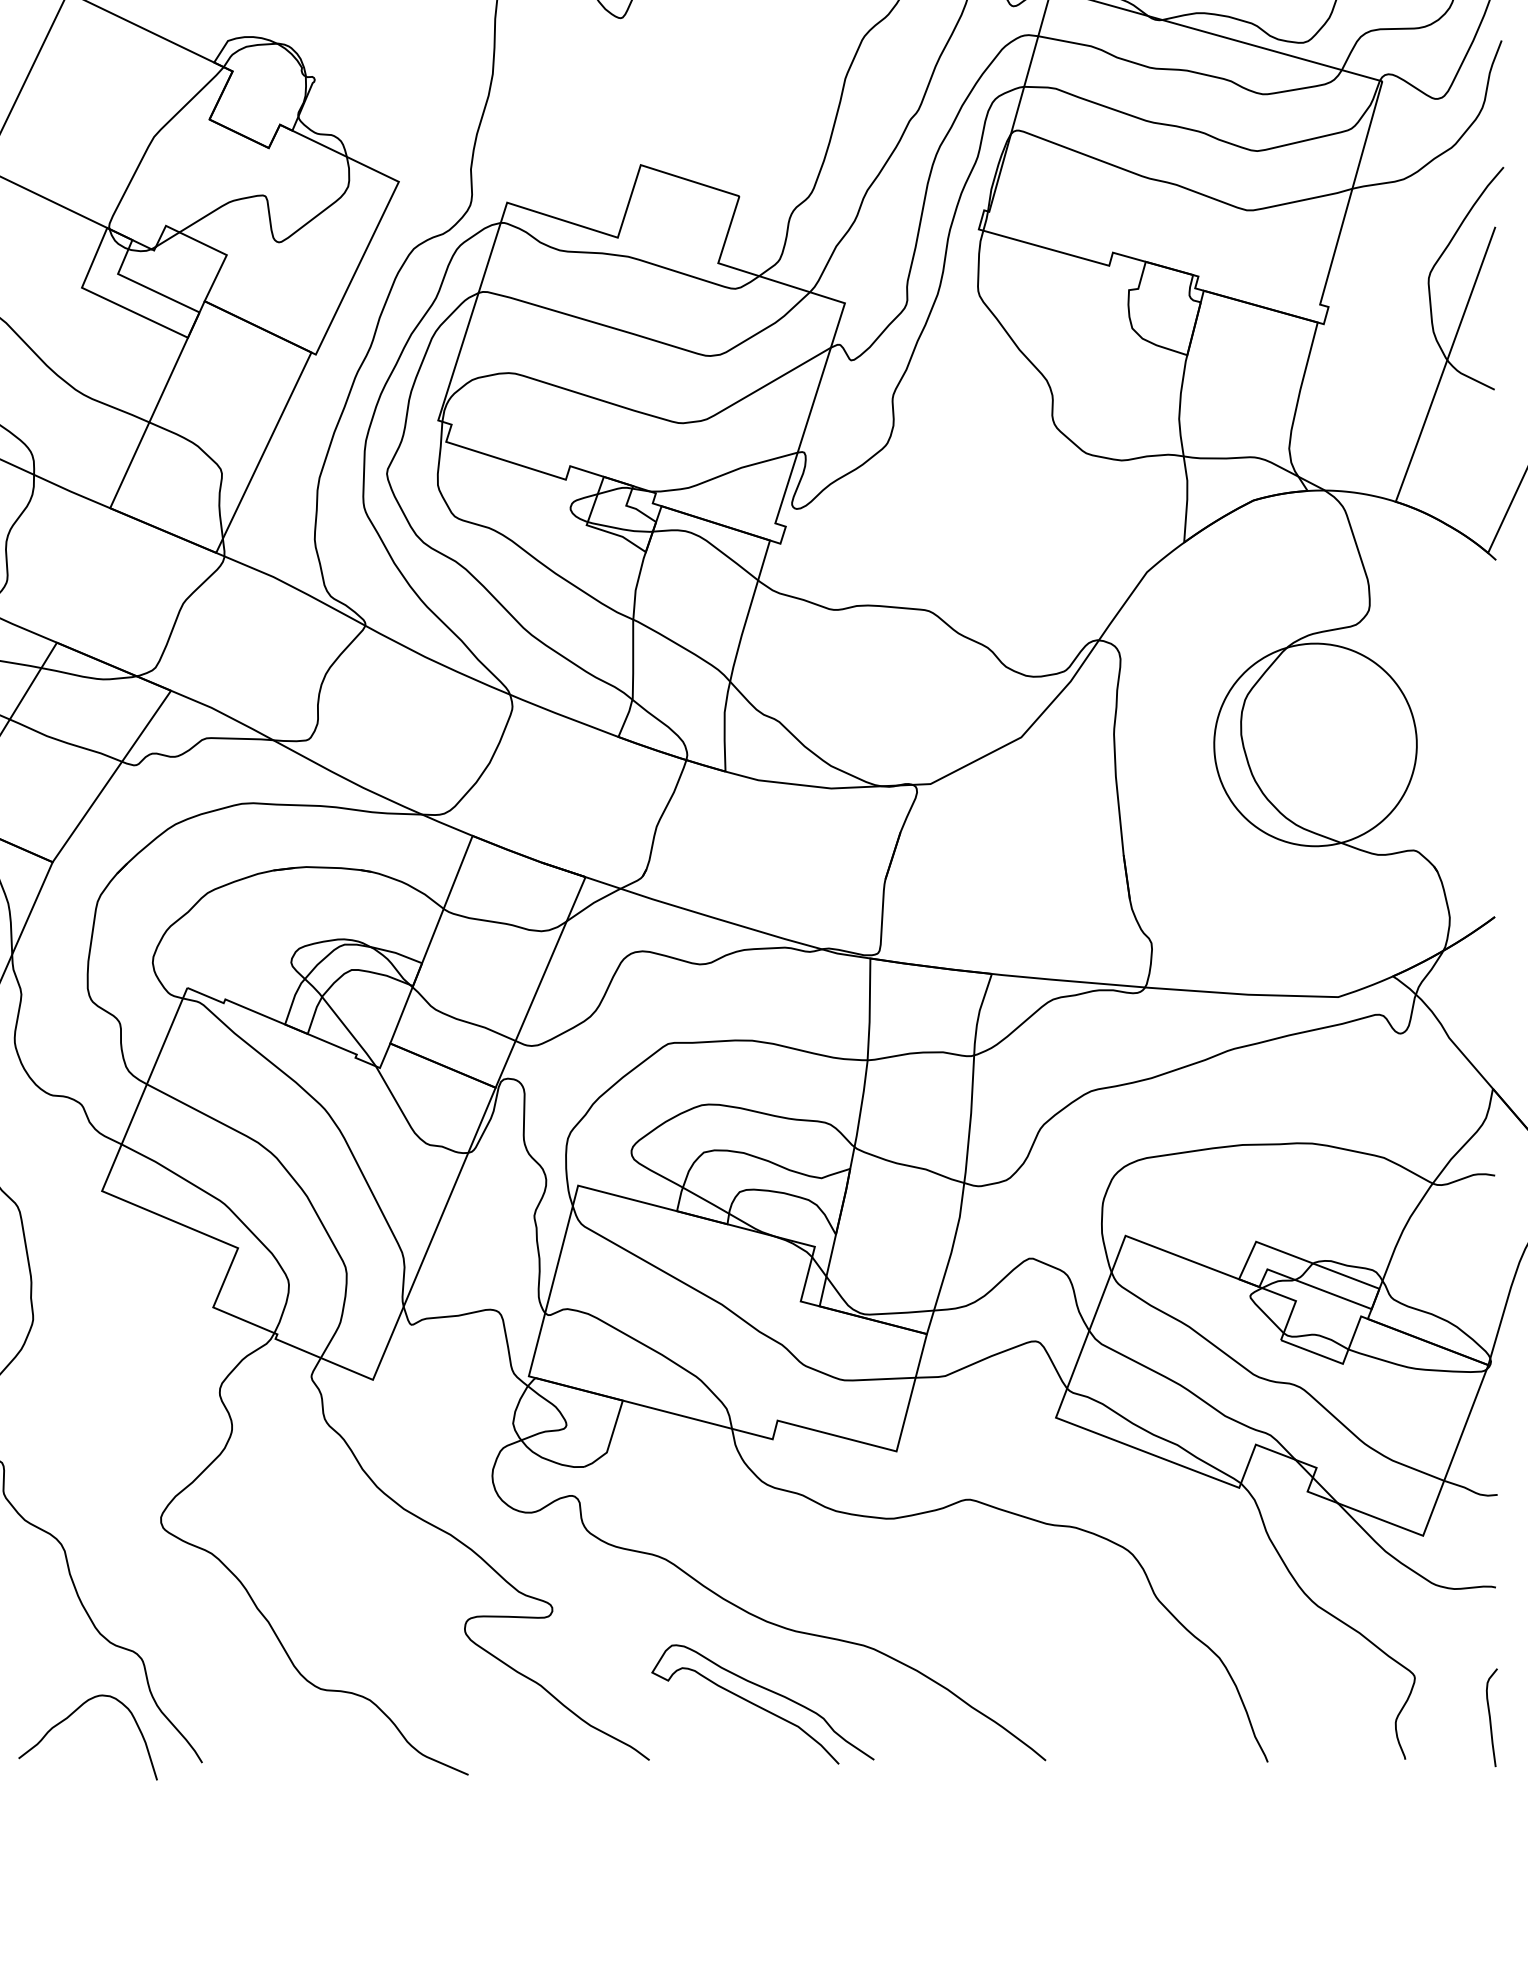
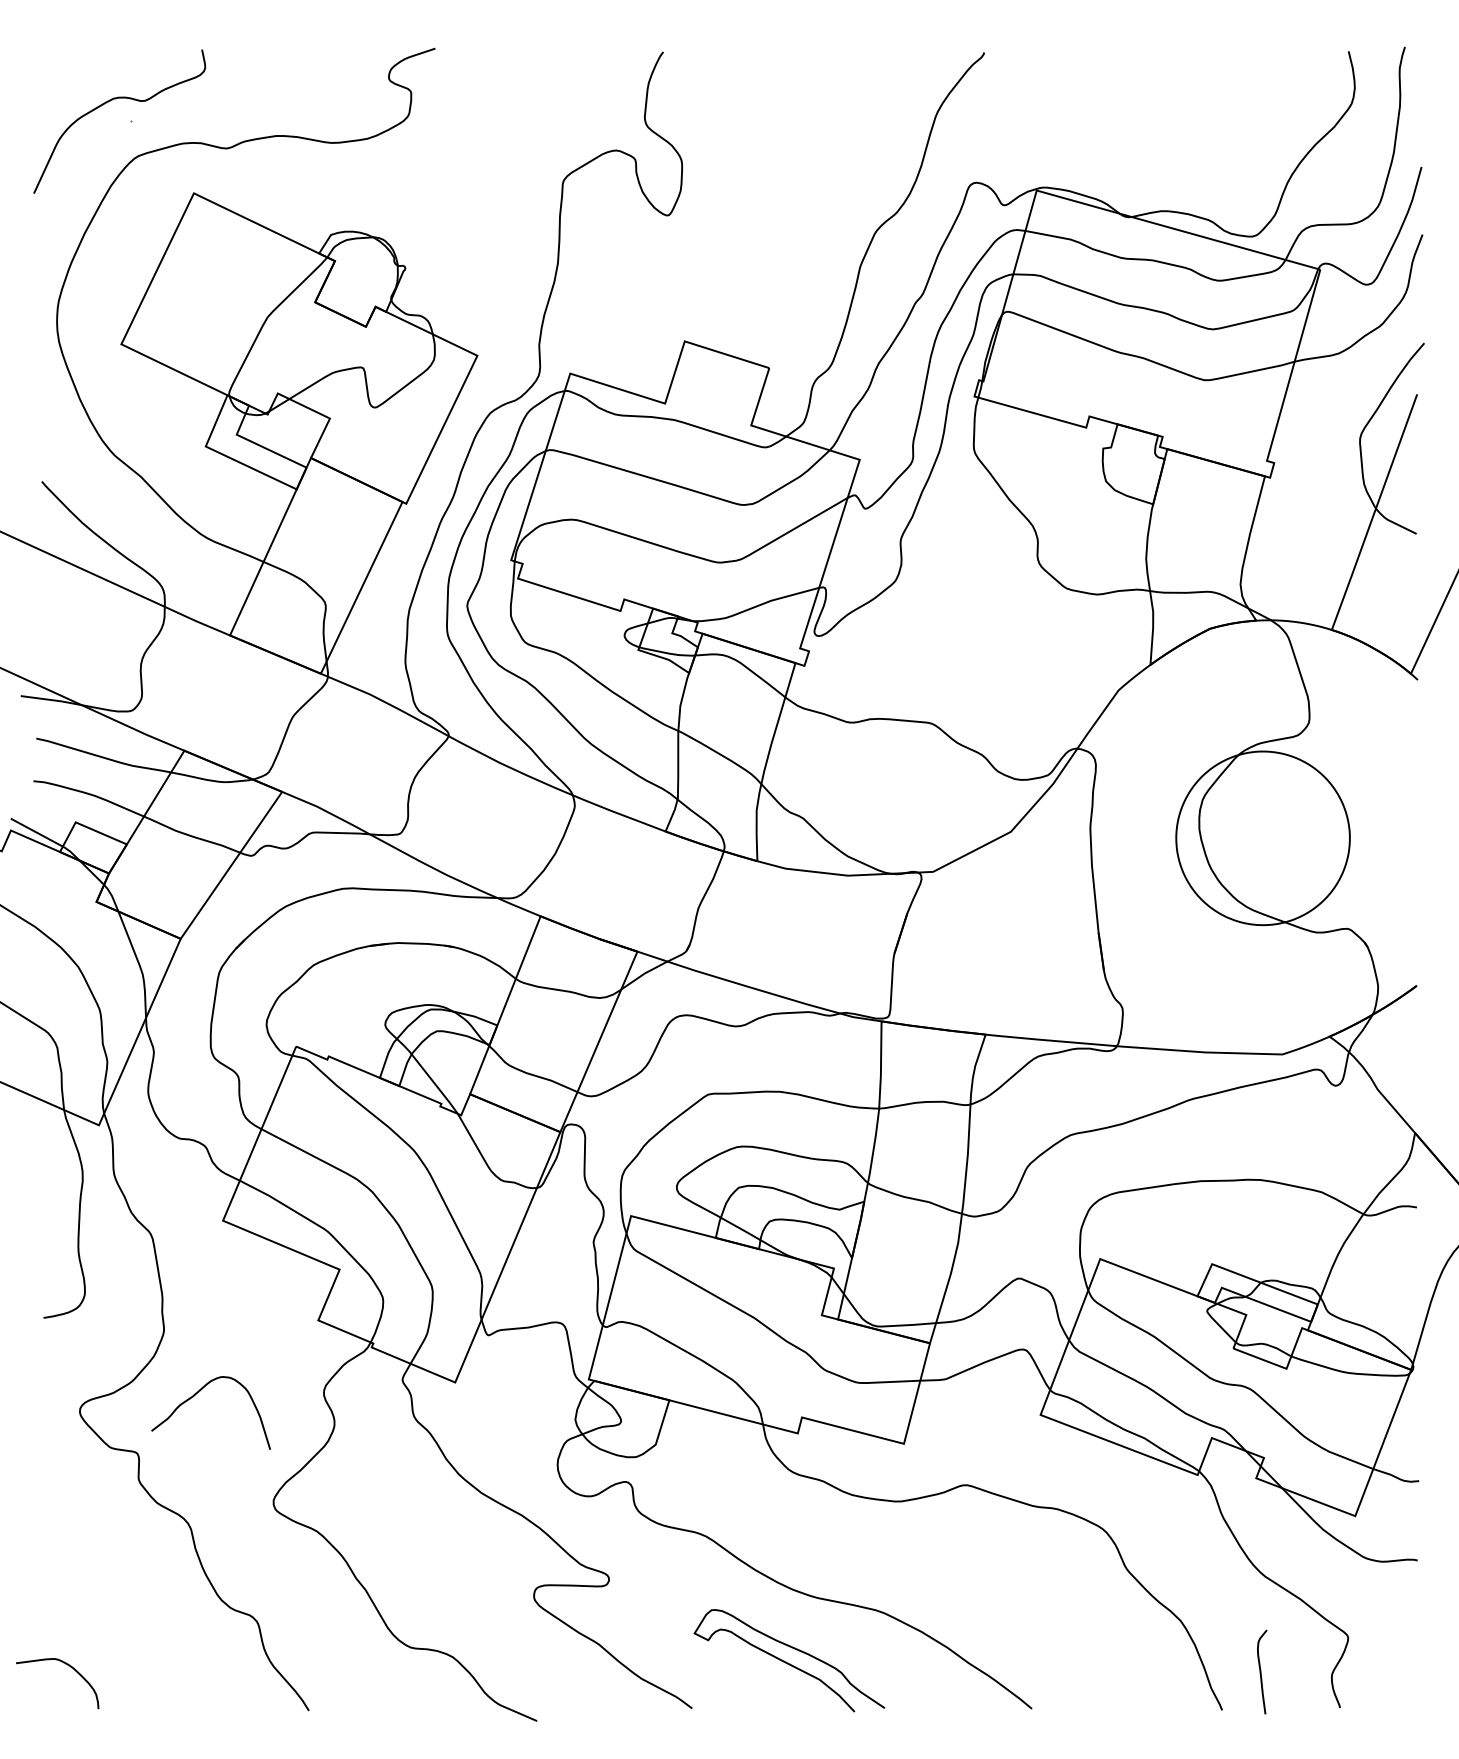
curve: (1491, 1717) -> (1261, 1671), moved
curve: (68, 1718) -> (194, 1396), moved

